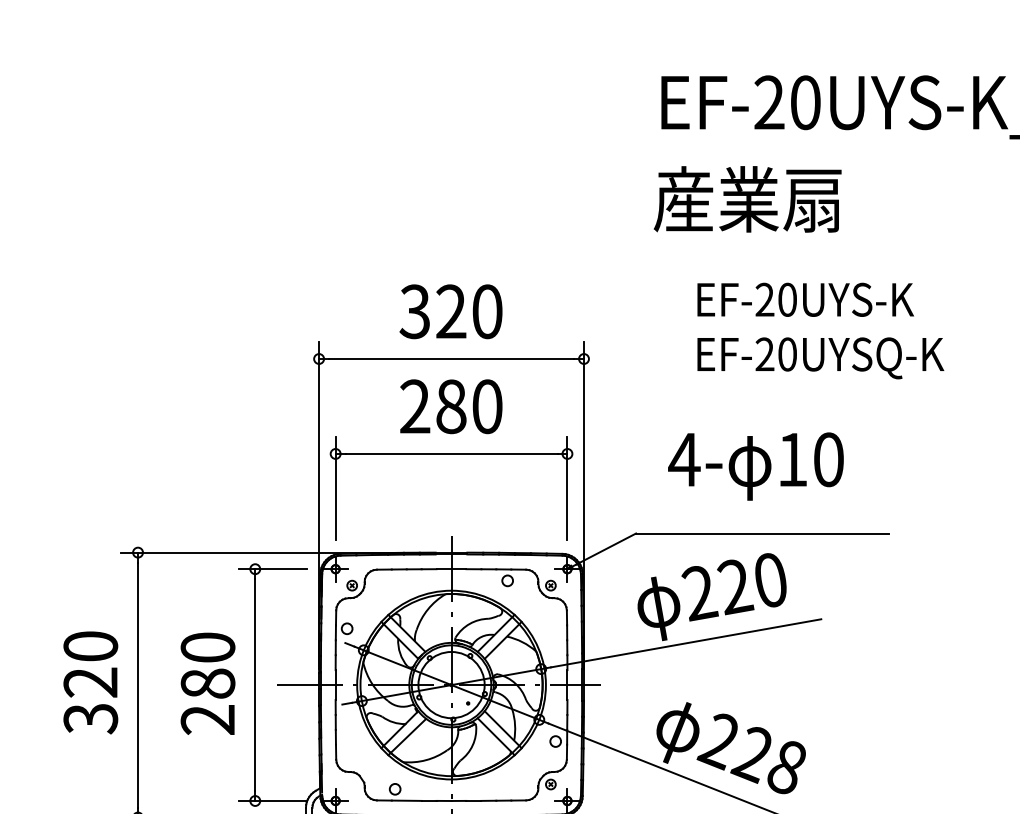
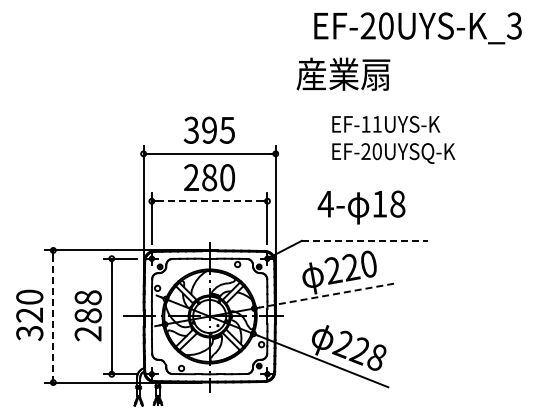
text: (747, 197) -> (343, 73), moved
text: (776, 298) -> (371, 123), EF-20UYS-K -> EF-11UYS-K
text: (469, 310) -> (218, 129), 320 -> 395
line: (451, 454) -> (209, 201), solid -> dashed
text: (828, 460) -> (397, 204), 10 -> 18
line: (763, 532) -> (365, 240), solid -> dashed
line: (685, 642) -> (326, 295), solid -> dashed
text: (208, 647) -> (88, 297), 280 -> 288
line: (138, 685) -> (53, 316), solid -> dashed

